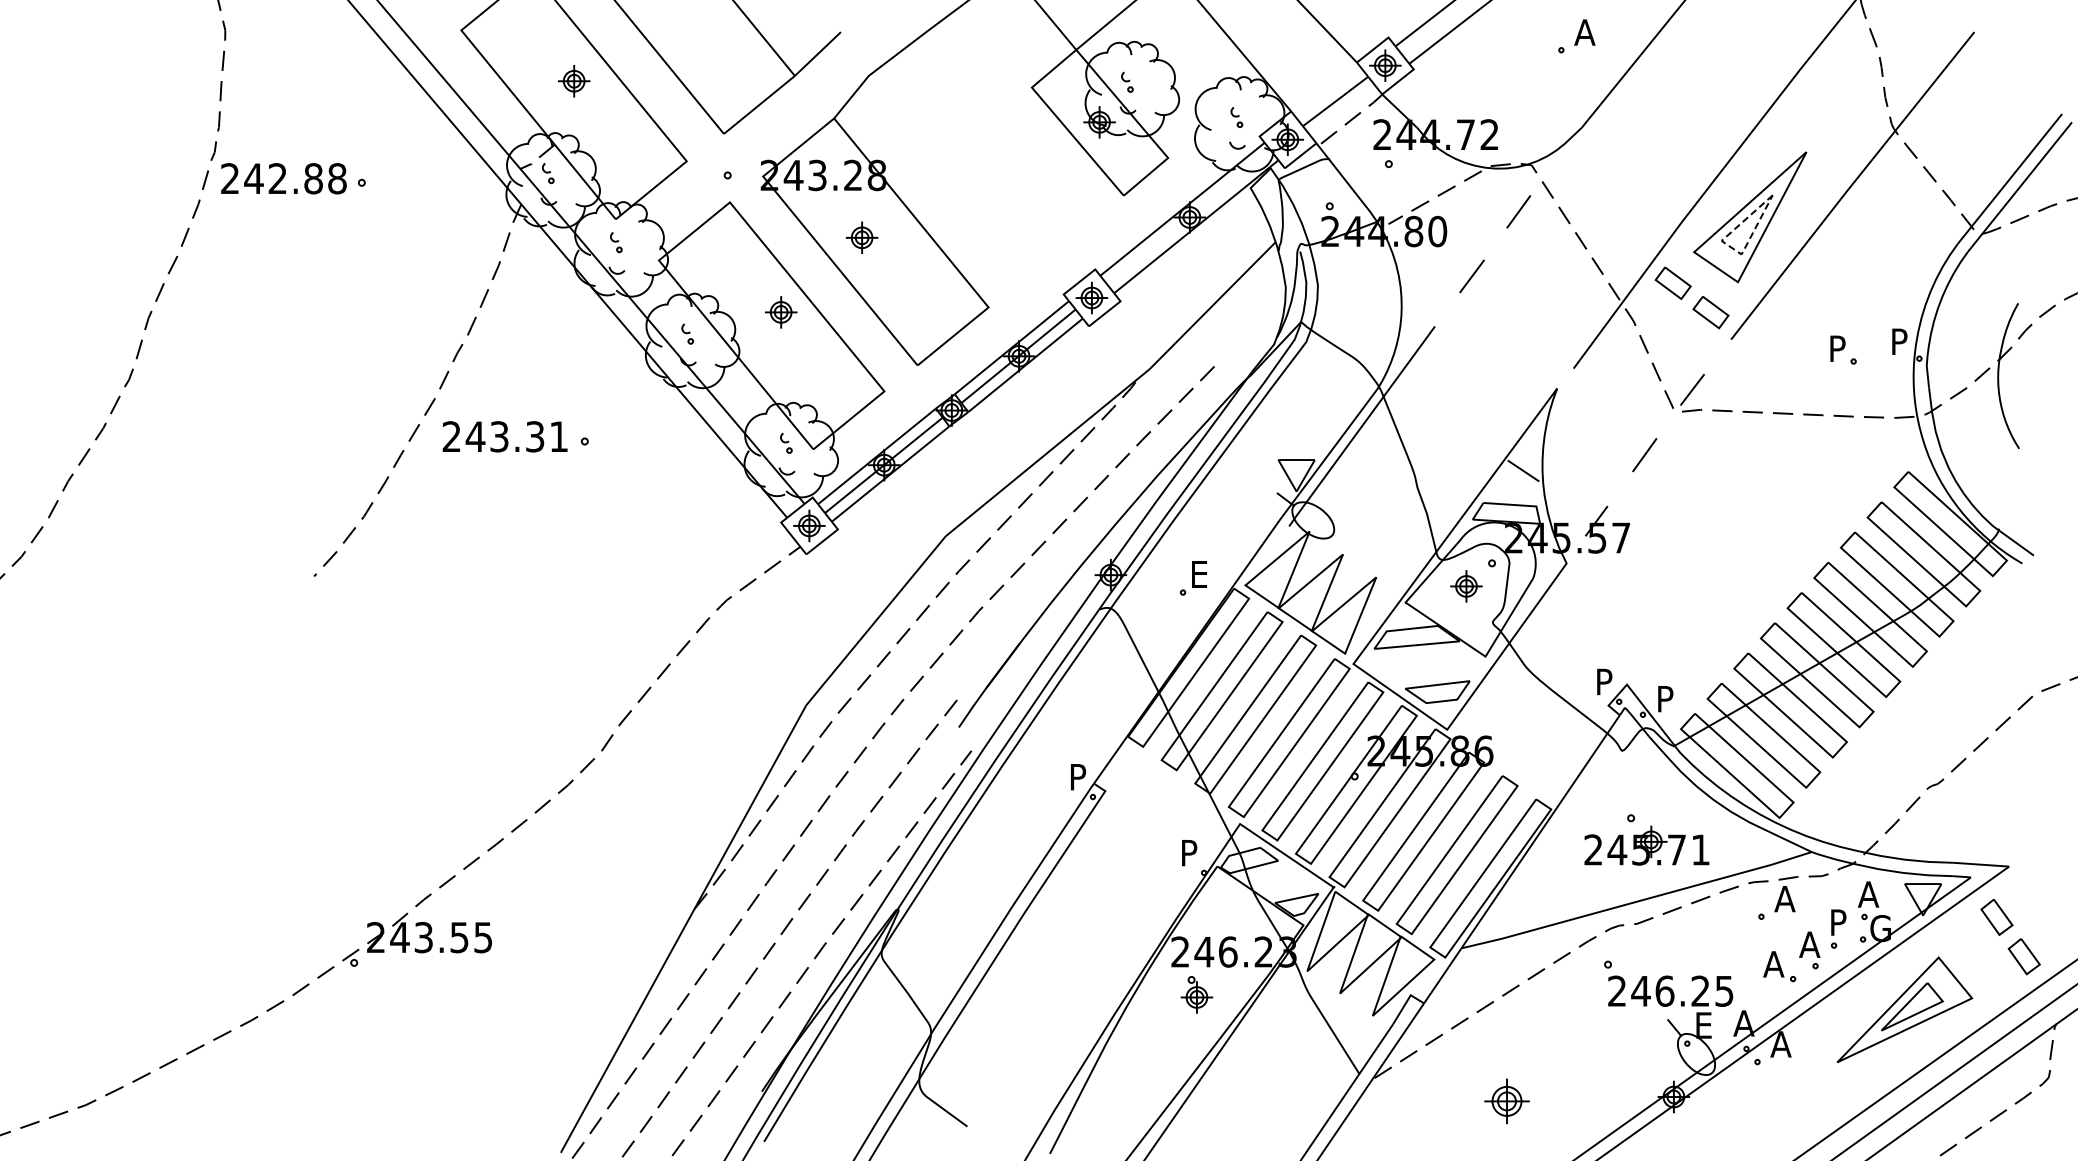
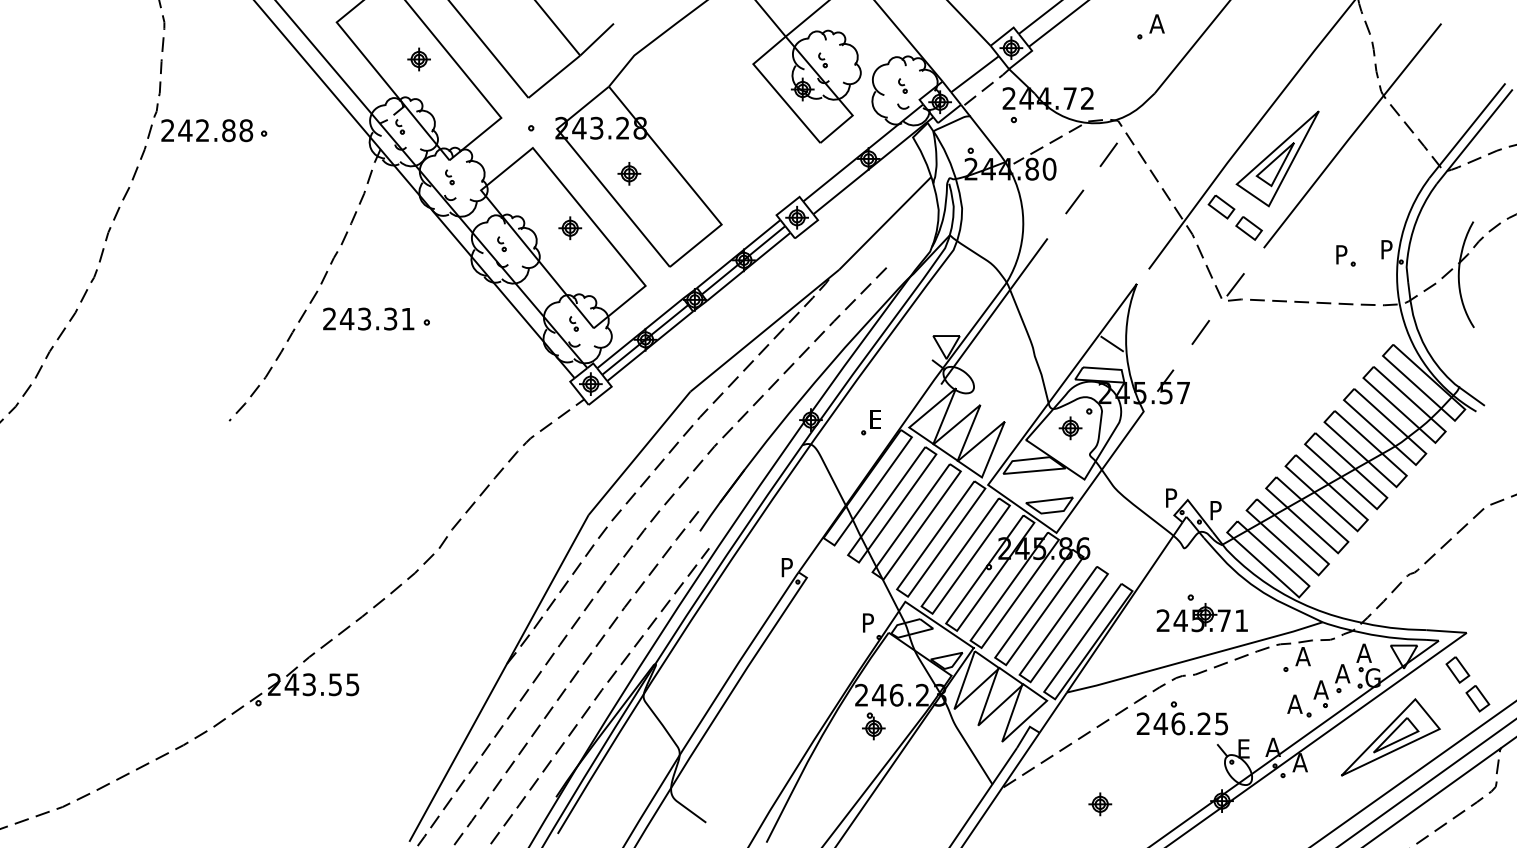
line: (1731, 247) -> (1264, 180), dashed -> solid
text: (1838, 922) -> (1342, 673), P -> A
text: (1670, 990) -> (1182, 723), moved
part: (1507, 1101) -> (1100, 804), size x0.71

